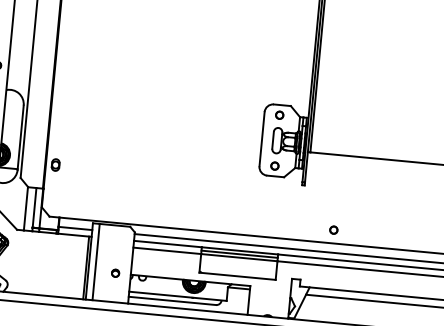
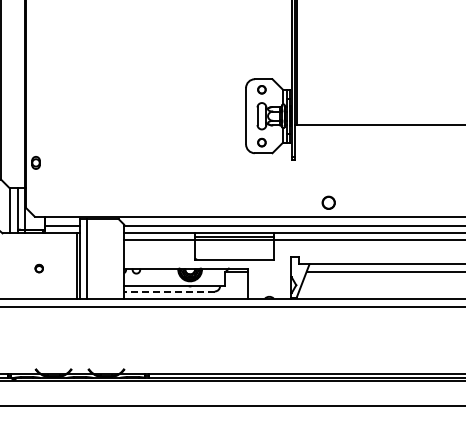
part: (333, 229) -> (328, 202), size x1.6
part: (114, 273) -> (38, 268), moved
line: (171, 300) -> (168, 291), solid -> dashed

